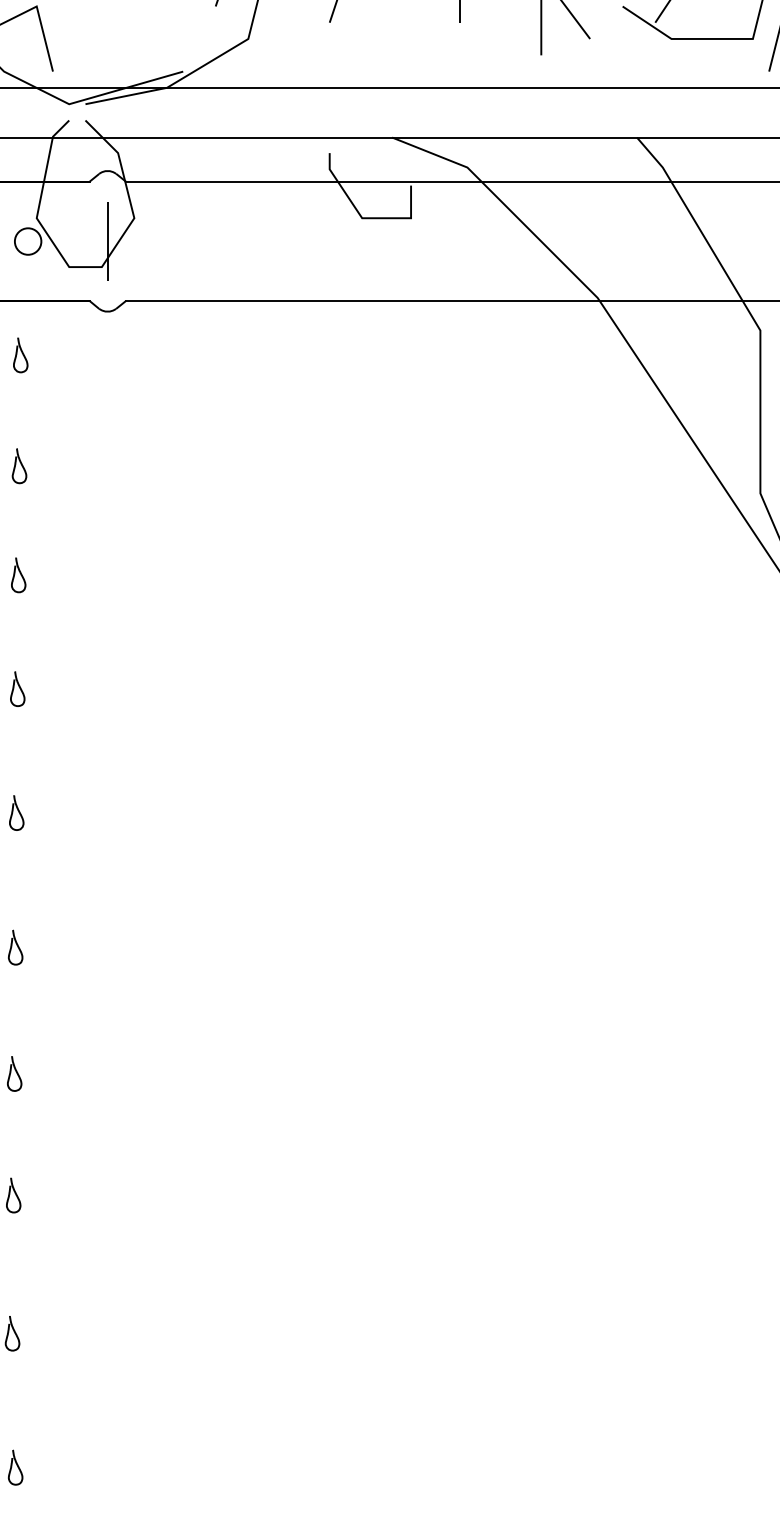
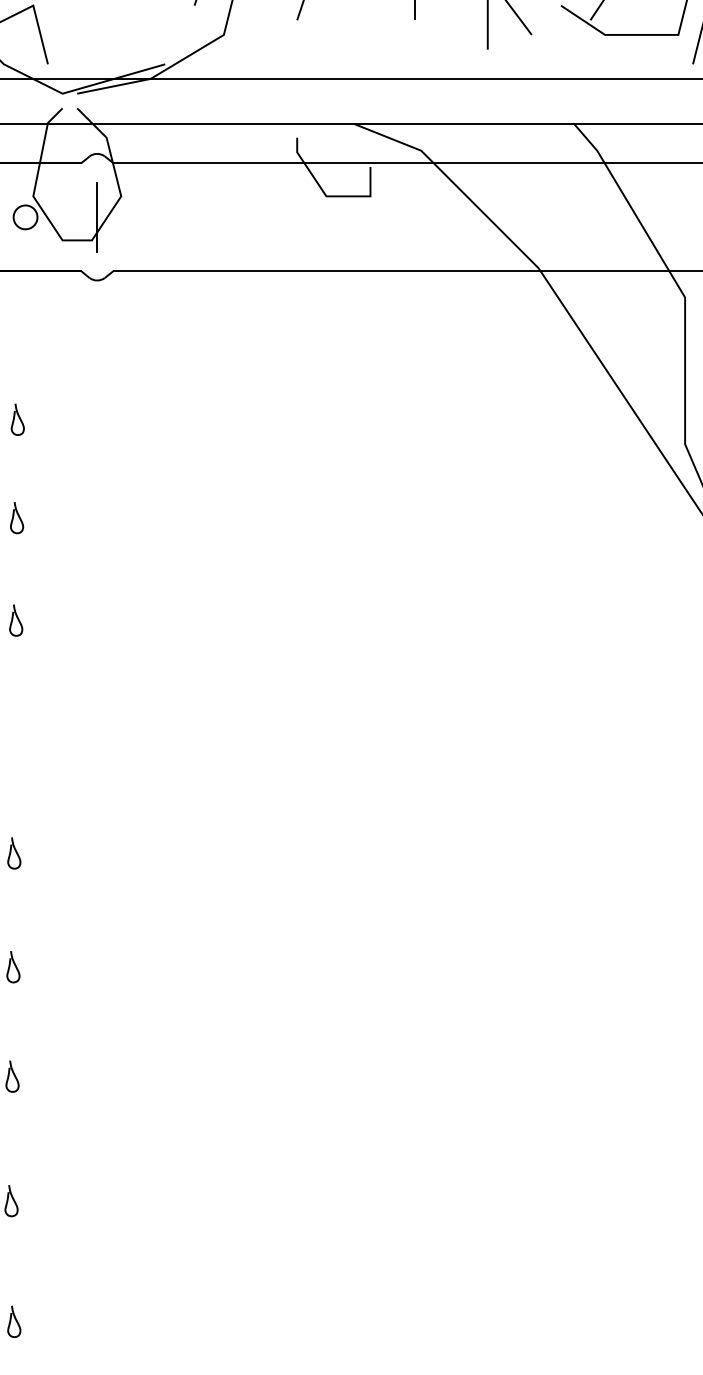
curve: (22, 355) -> (20, 320), removed
curve: (18, 812) -> (16, 731), removed

